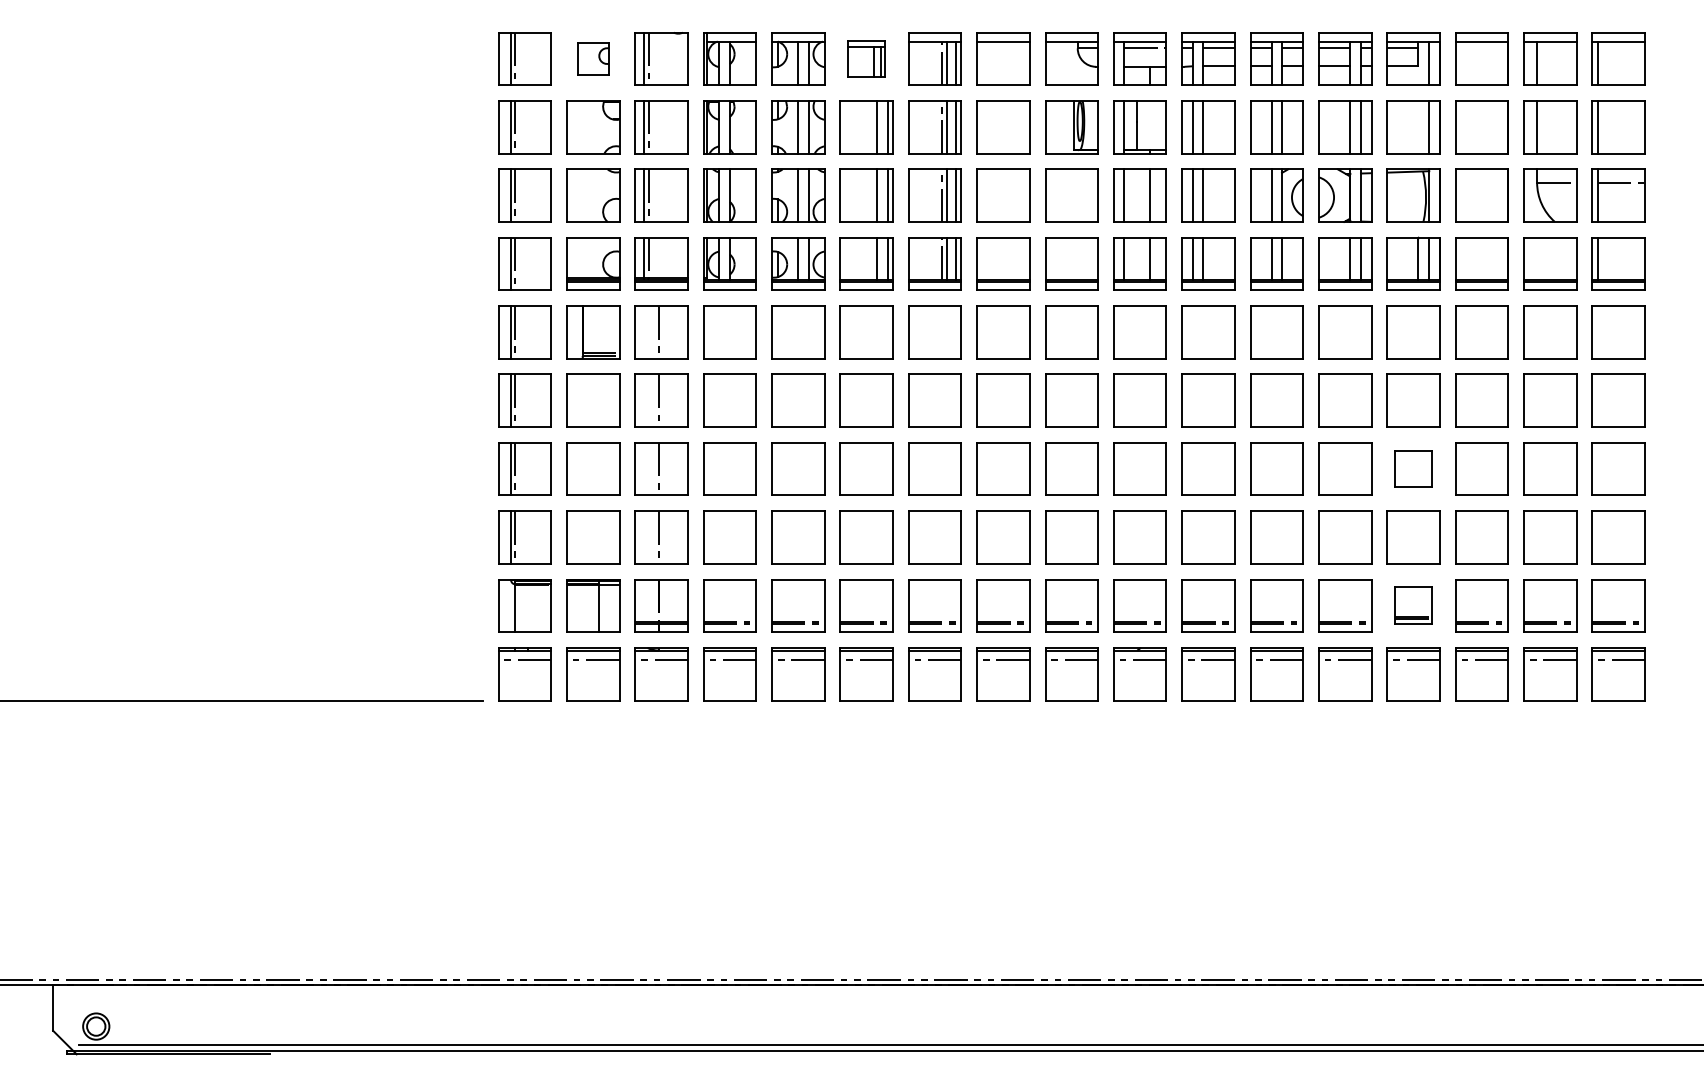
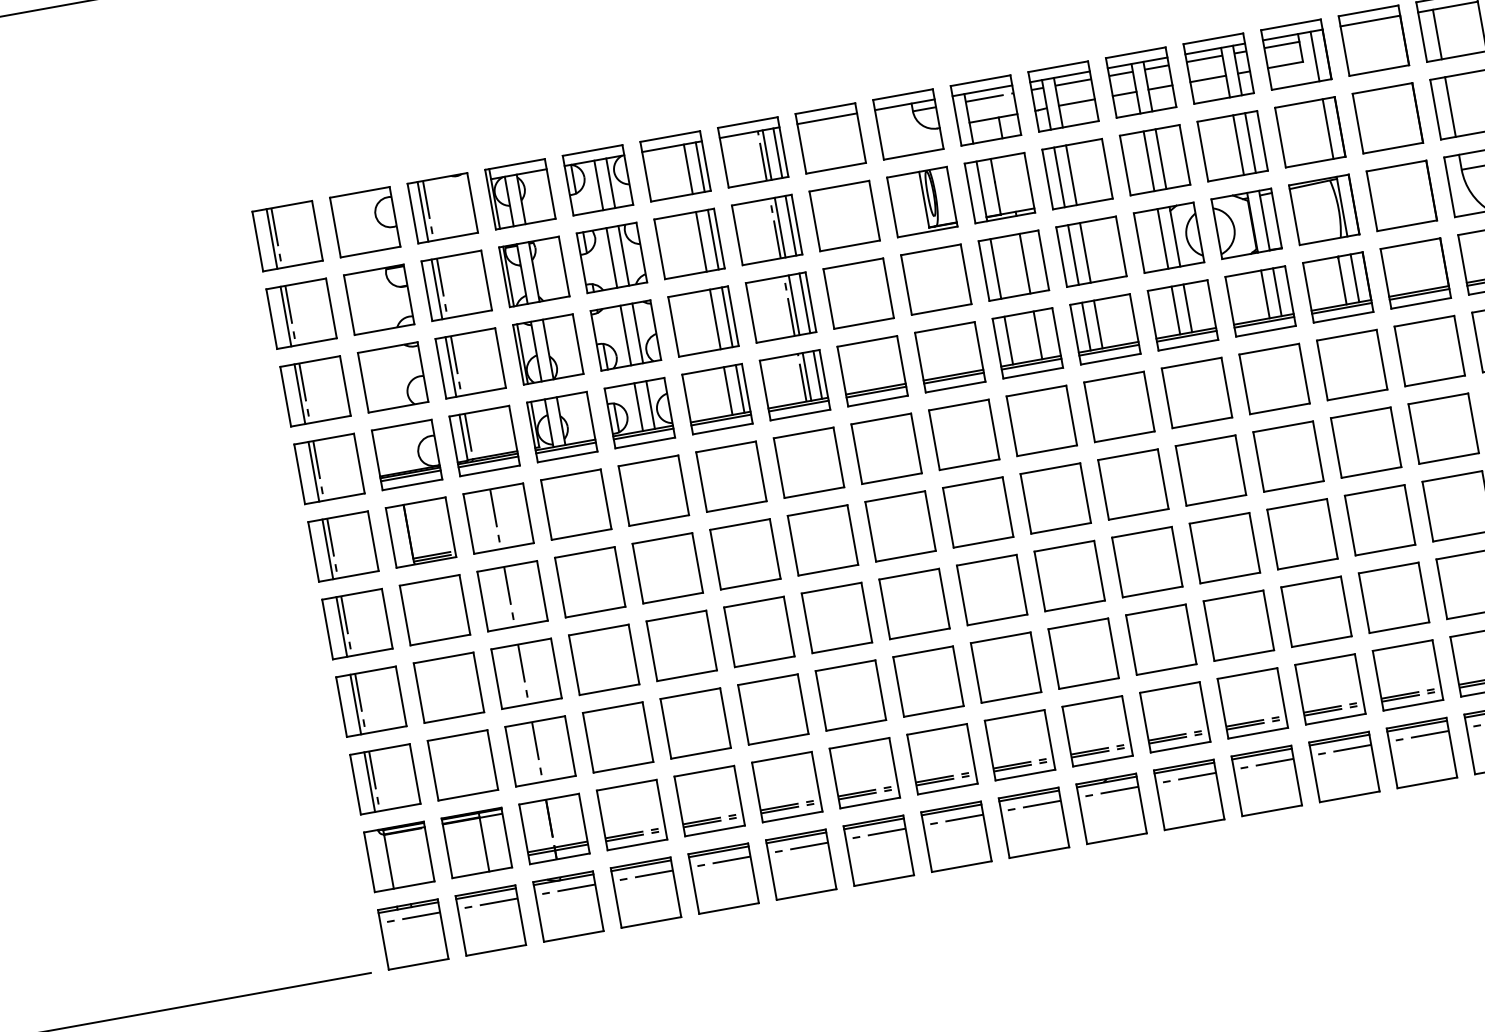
part: (593, 58) -> (365, 221), size x1.67
part: (866, 58) -> (675, 165), size x1.43
part: (1413, 468) -> (1379, 519), size x1.43
part: (1413, 605) -> (1407, 675), size x1.43

